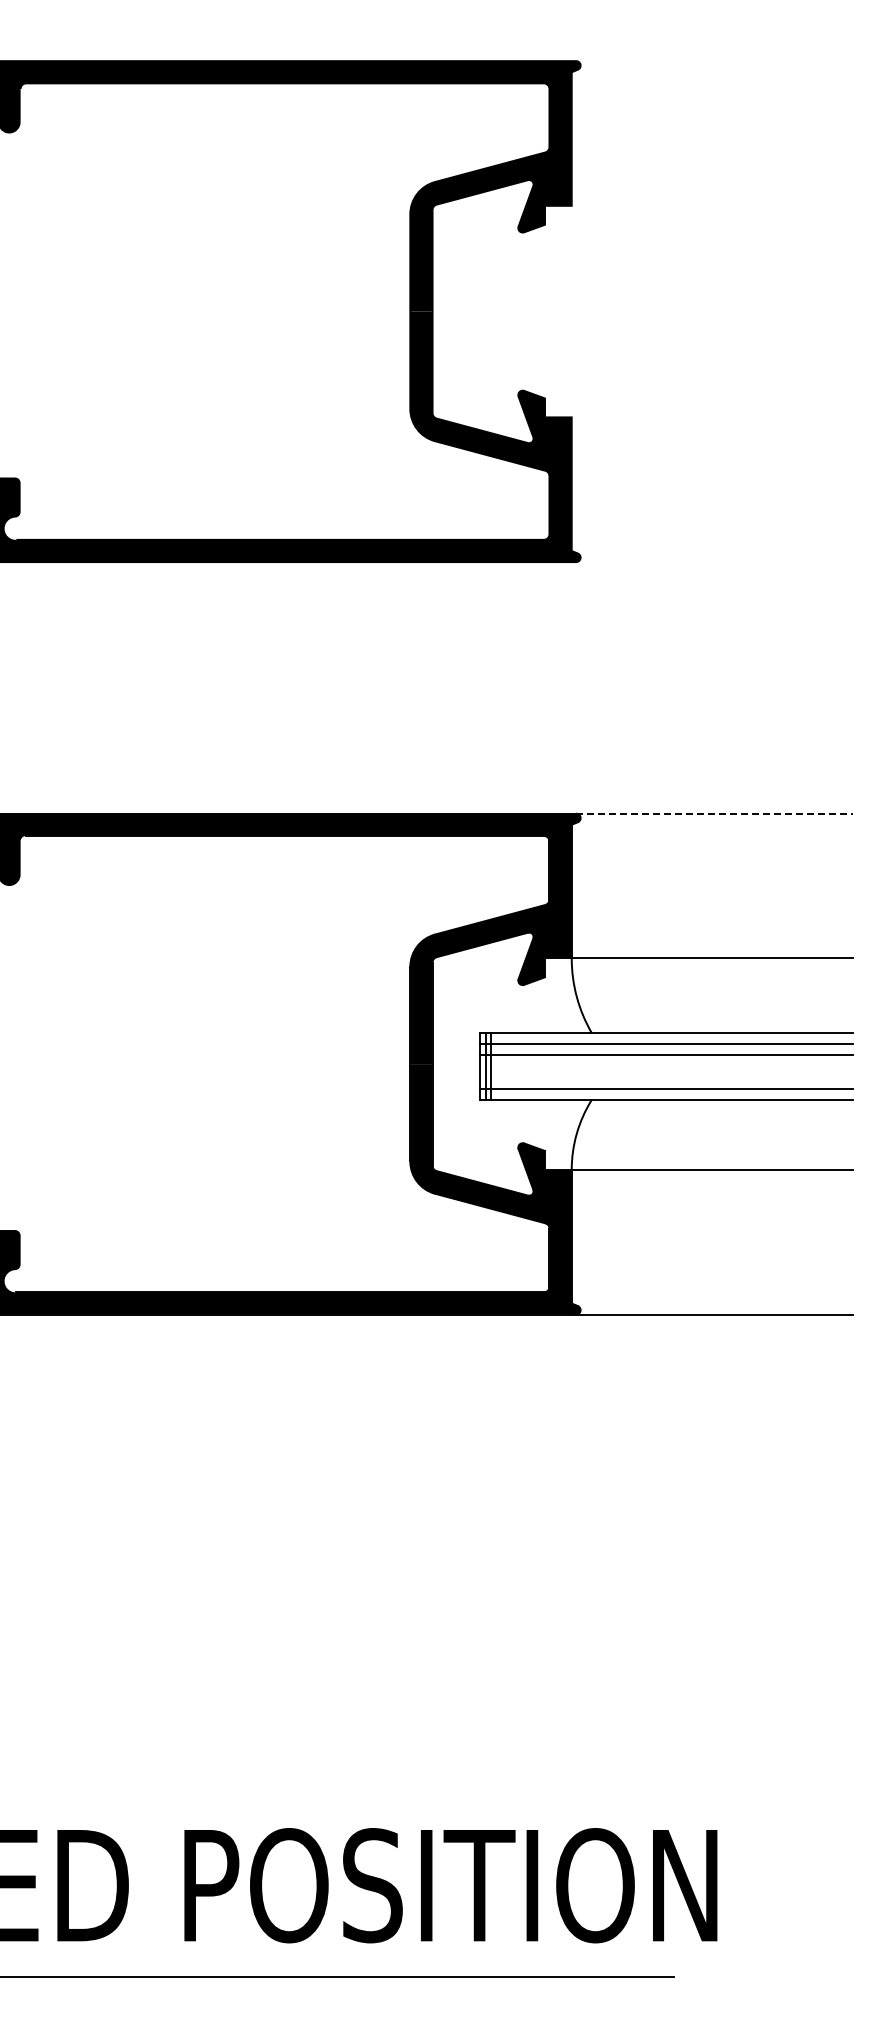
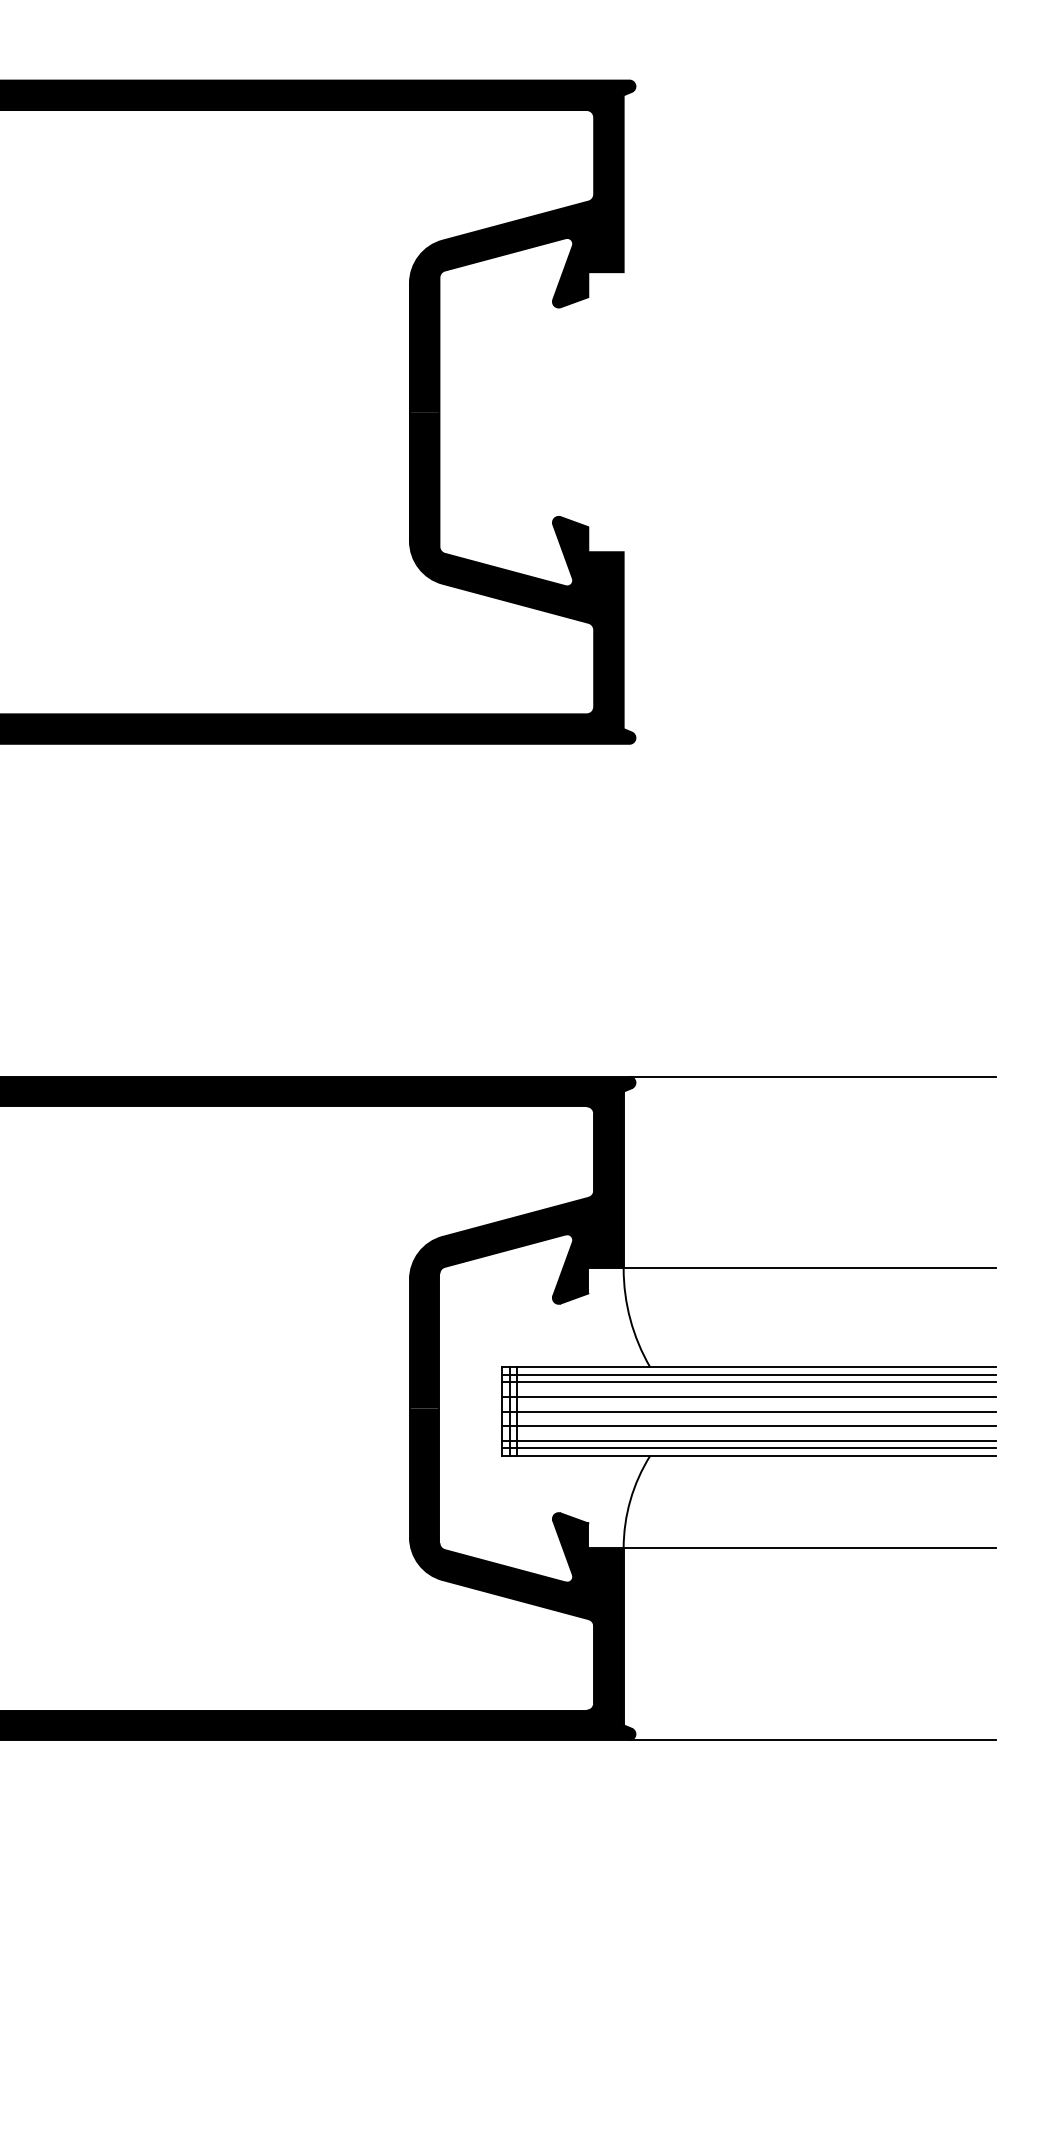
line: (714, 813) -> (812, 1076), dashed -> solid
line: (666, 1038) -> (749, 1374), added
line: (666, 1066) -> (749, 1411), added
line: (666, 1077) -> (749, 1426), added
line: (666, 1094) -> (749, 1448), added

